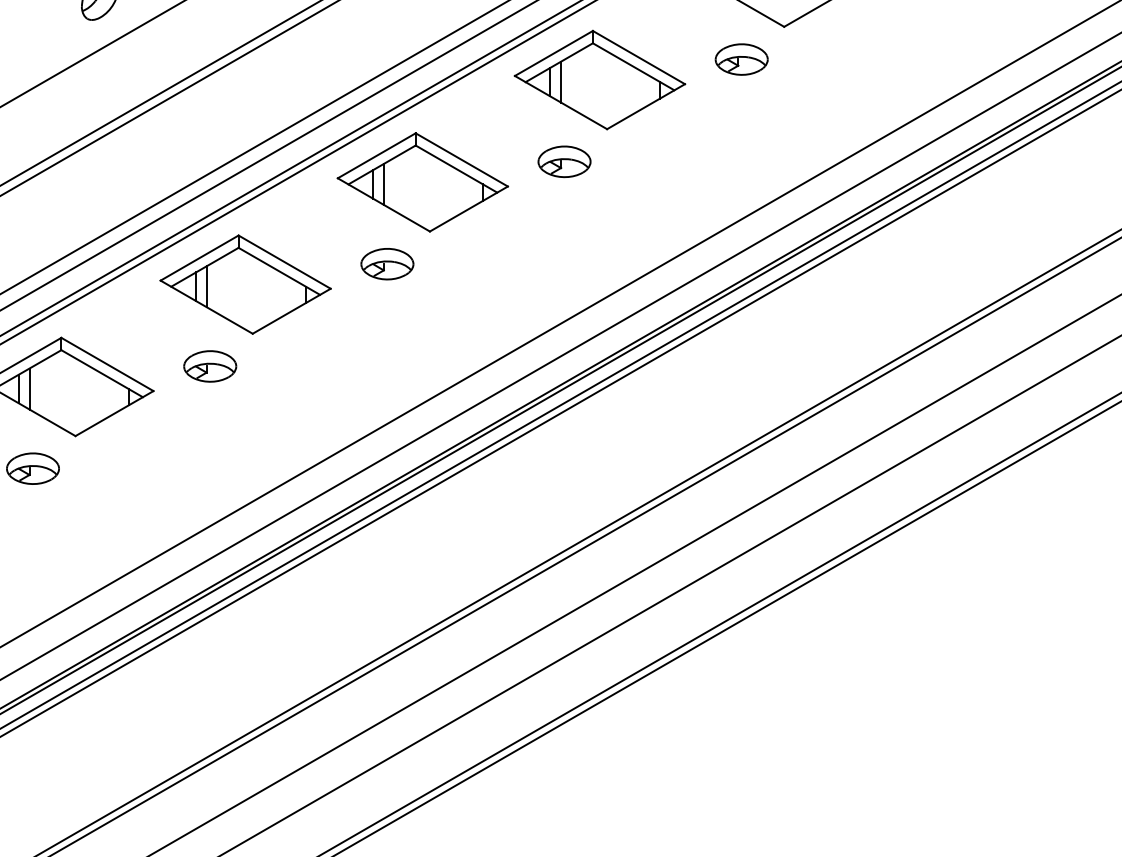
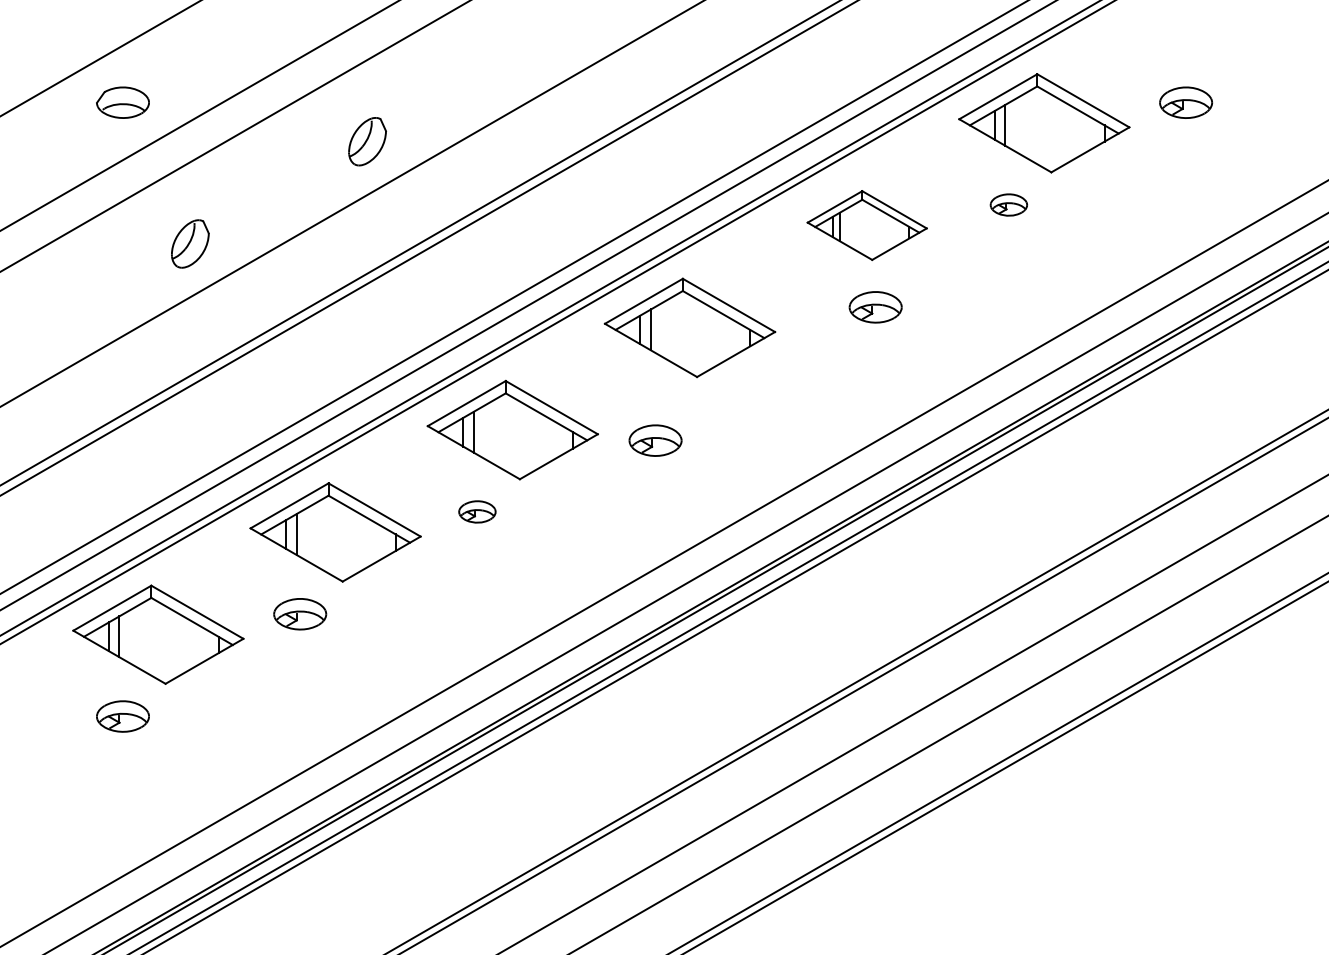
part: (741, 59) -> (1008, 204), size x0.7
part: (600, 80) -> (867, 225), size x0.7
part: (564, 162) -> (875, 307), moved
part: (387, 264) -> (655, 440), moved
part: (210, 366) -> (477, 511), size x0.7

